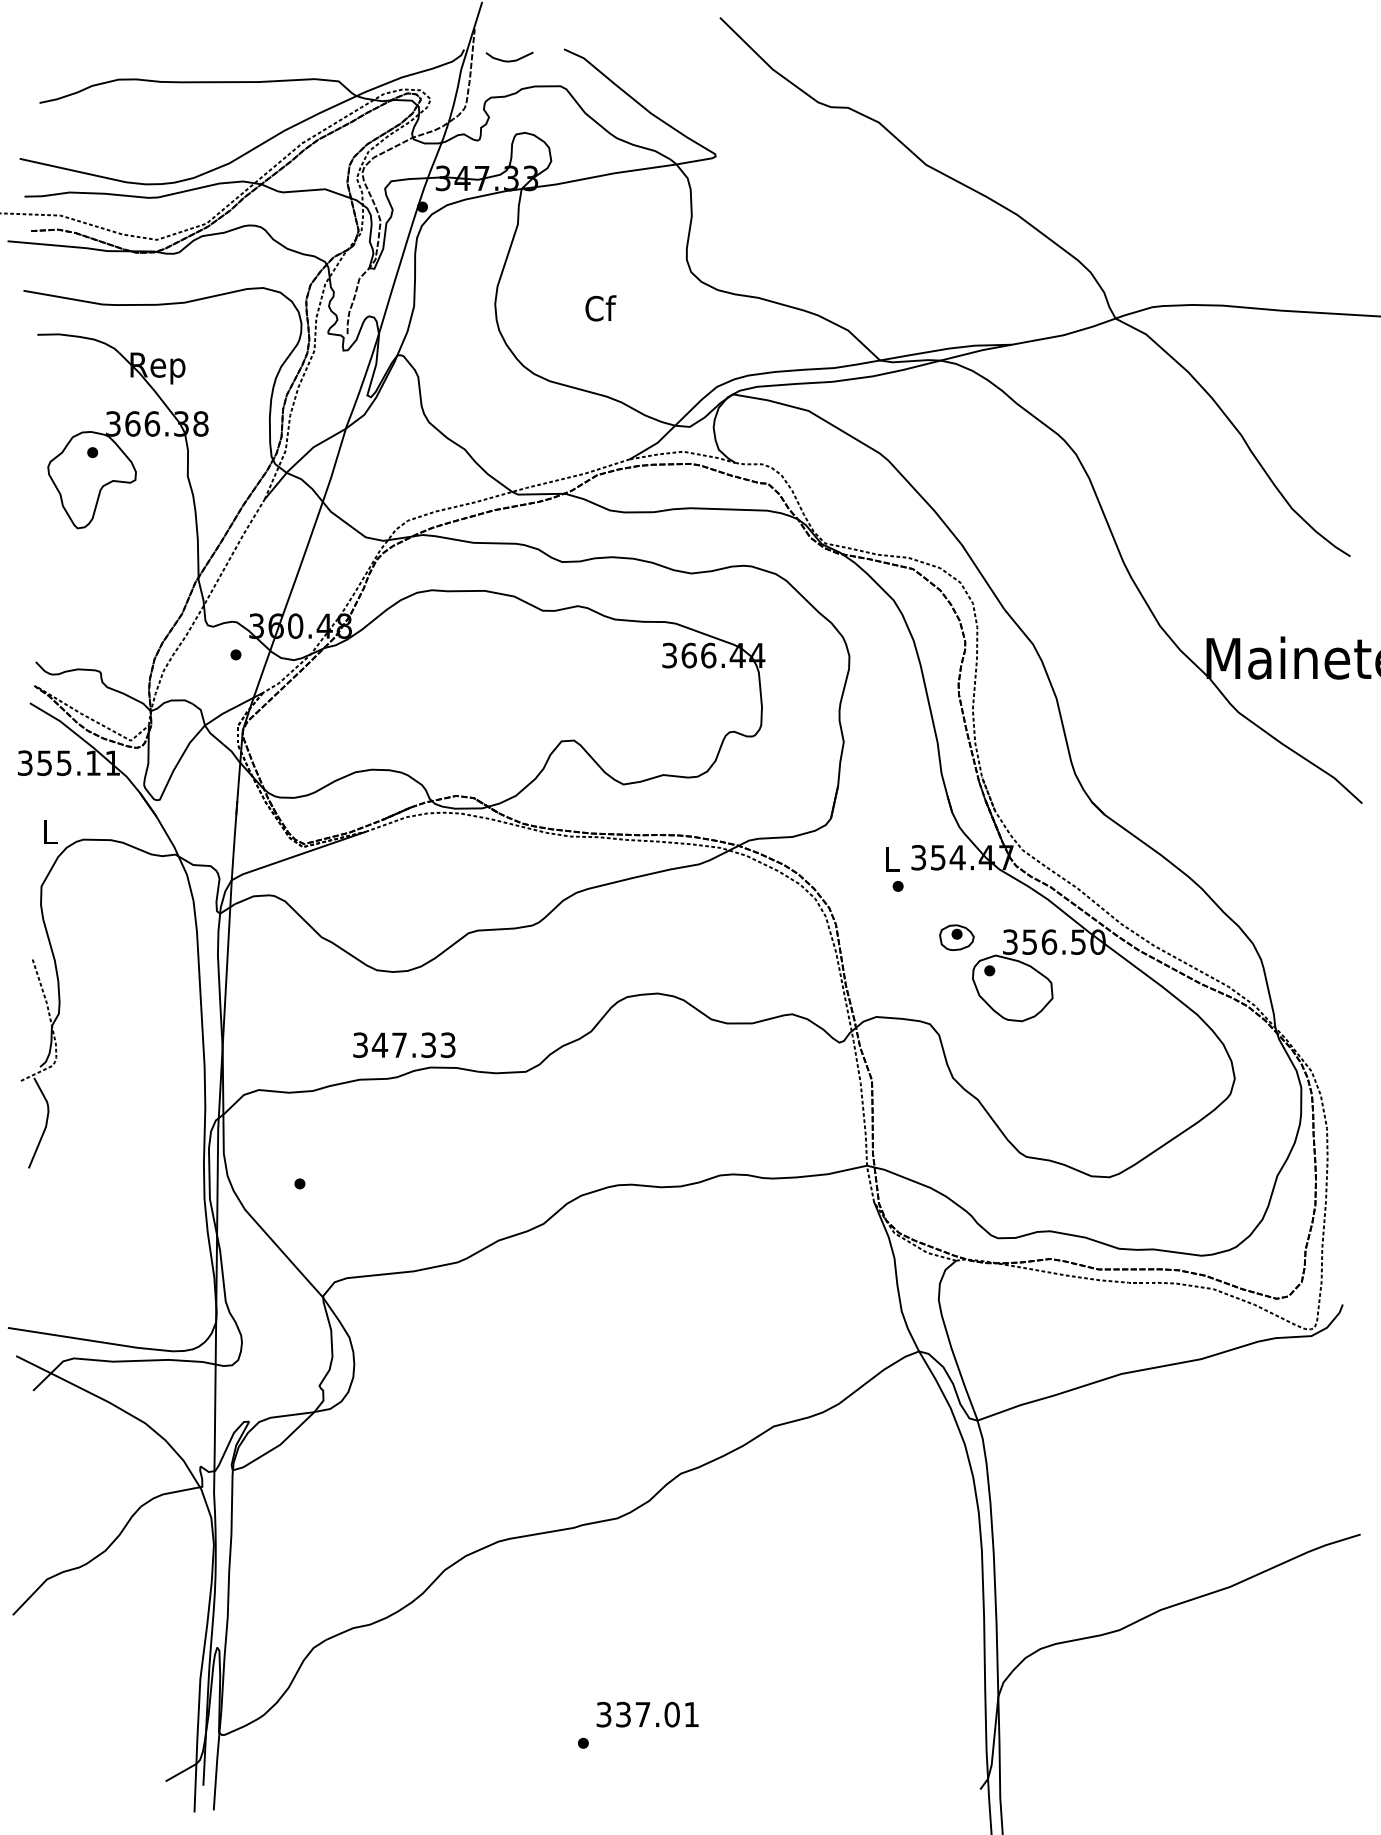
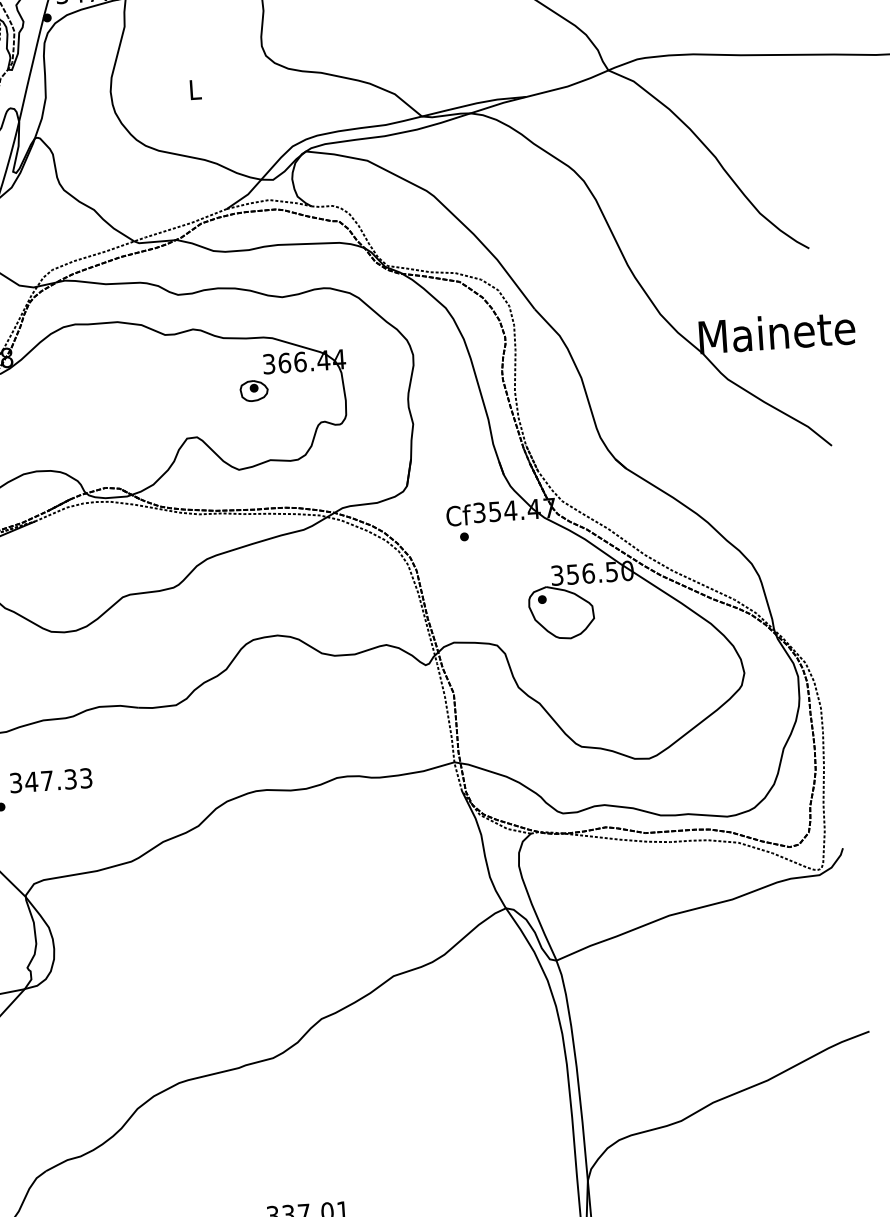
text: (600, 308) -> (195, 89), Cf -> L
text: (892, 859) -> (458, 515), L -> Cf
part: (956, 937) -> (253, 390), moved
text: (404, 1044) -> (51, 780), moved

